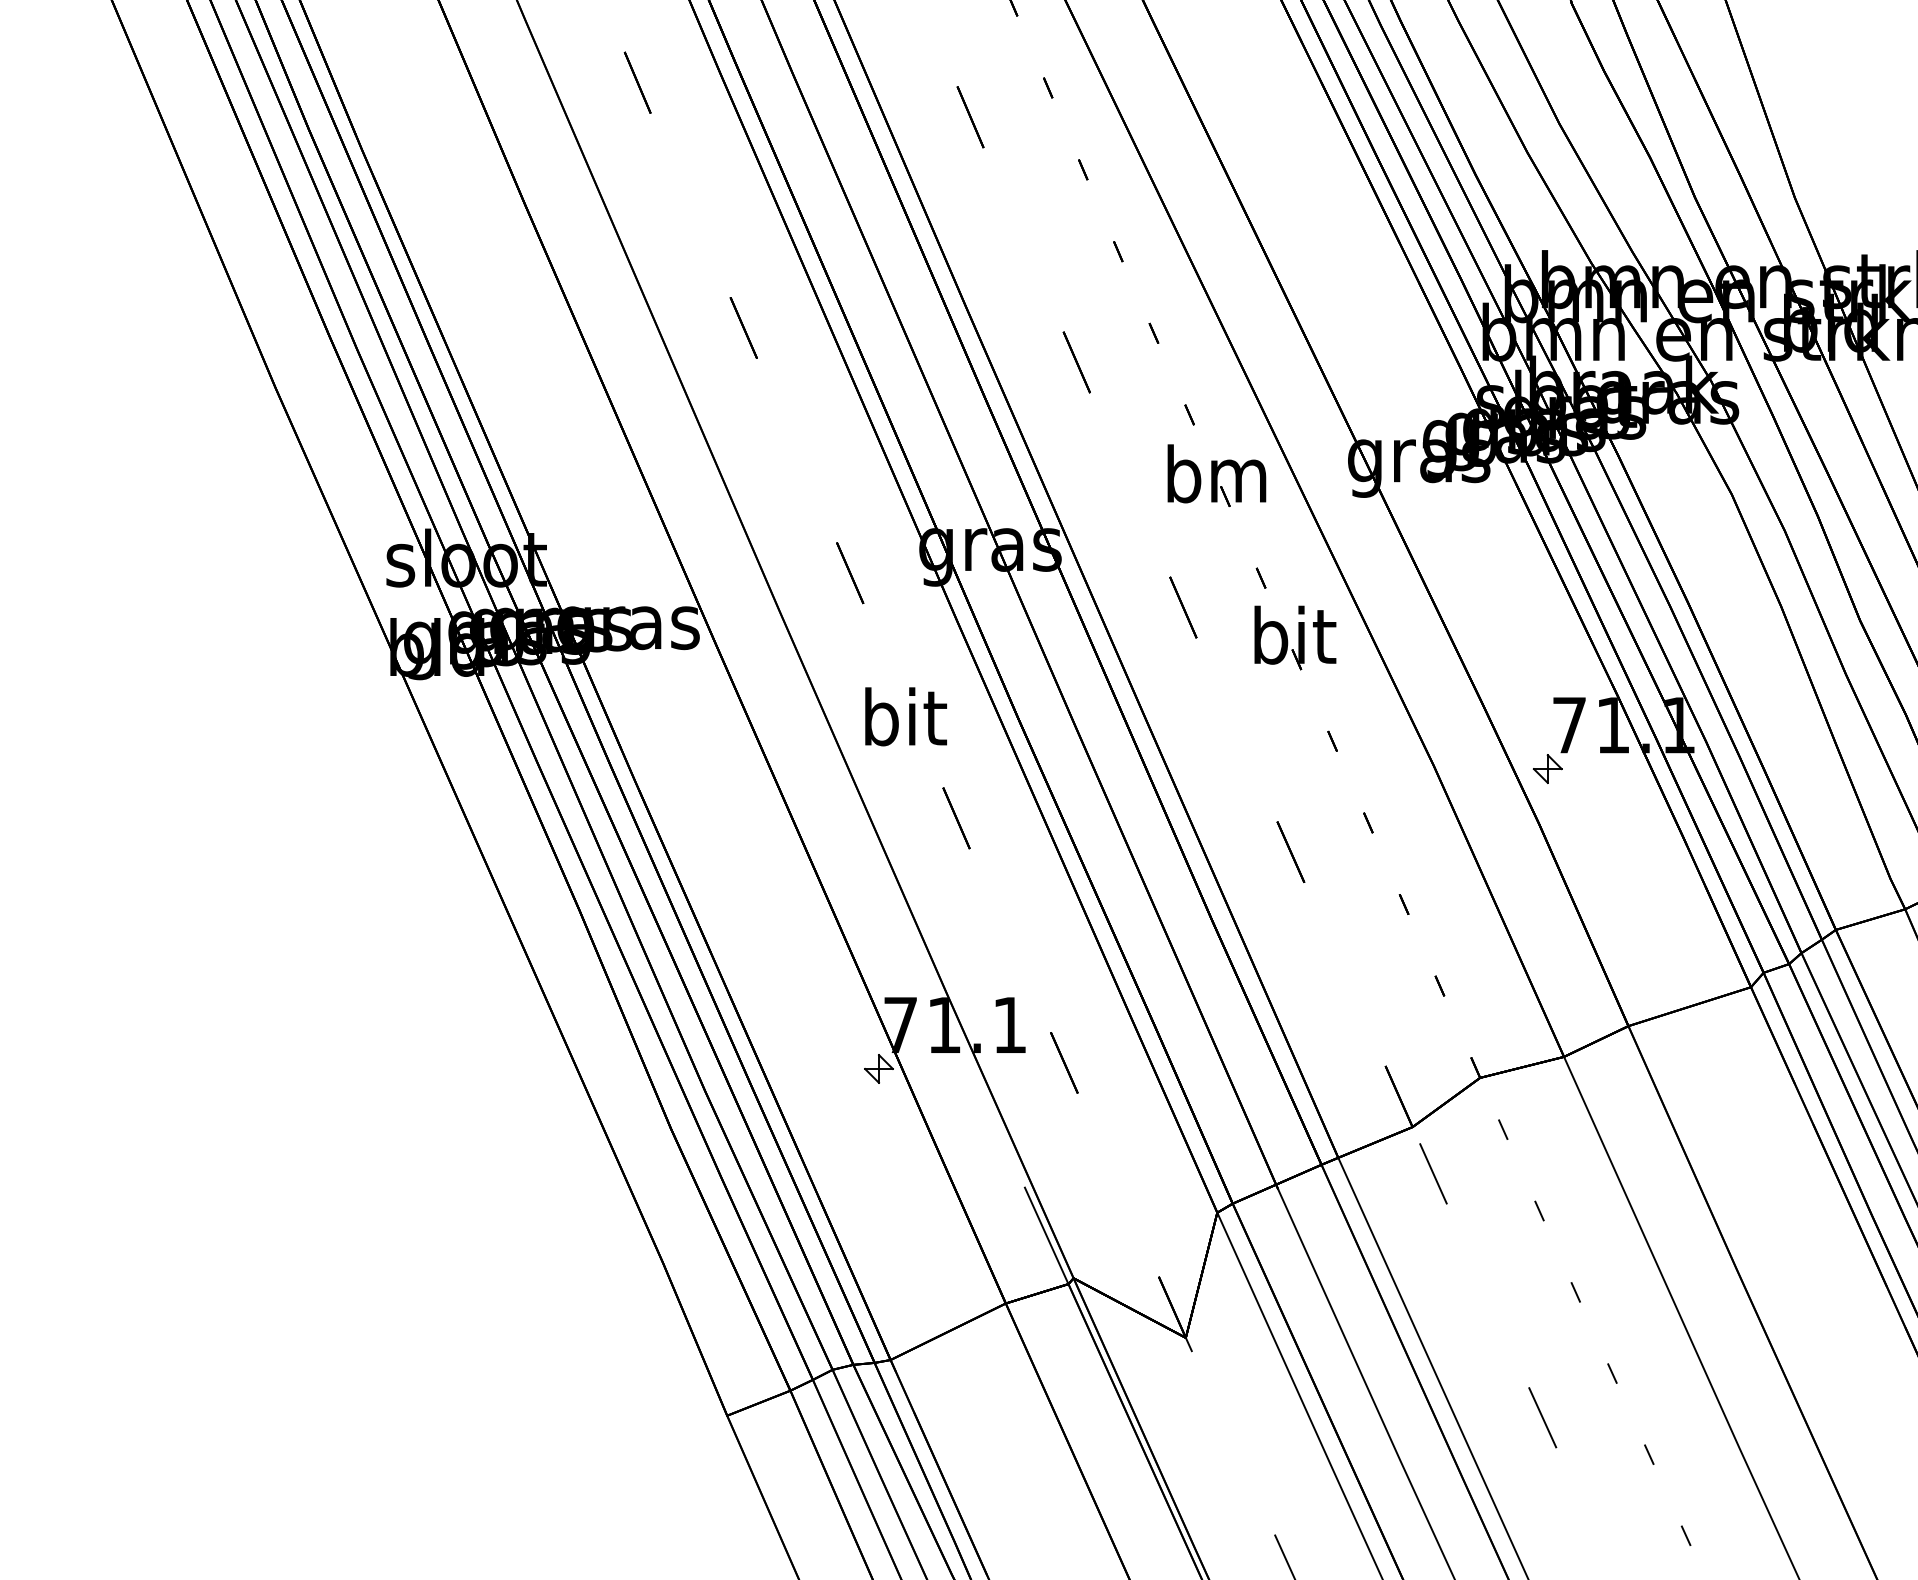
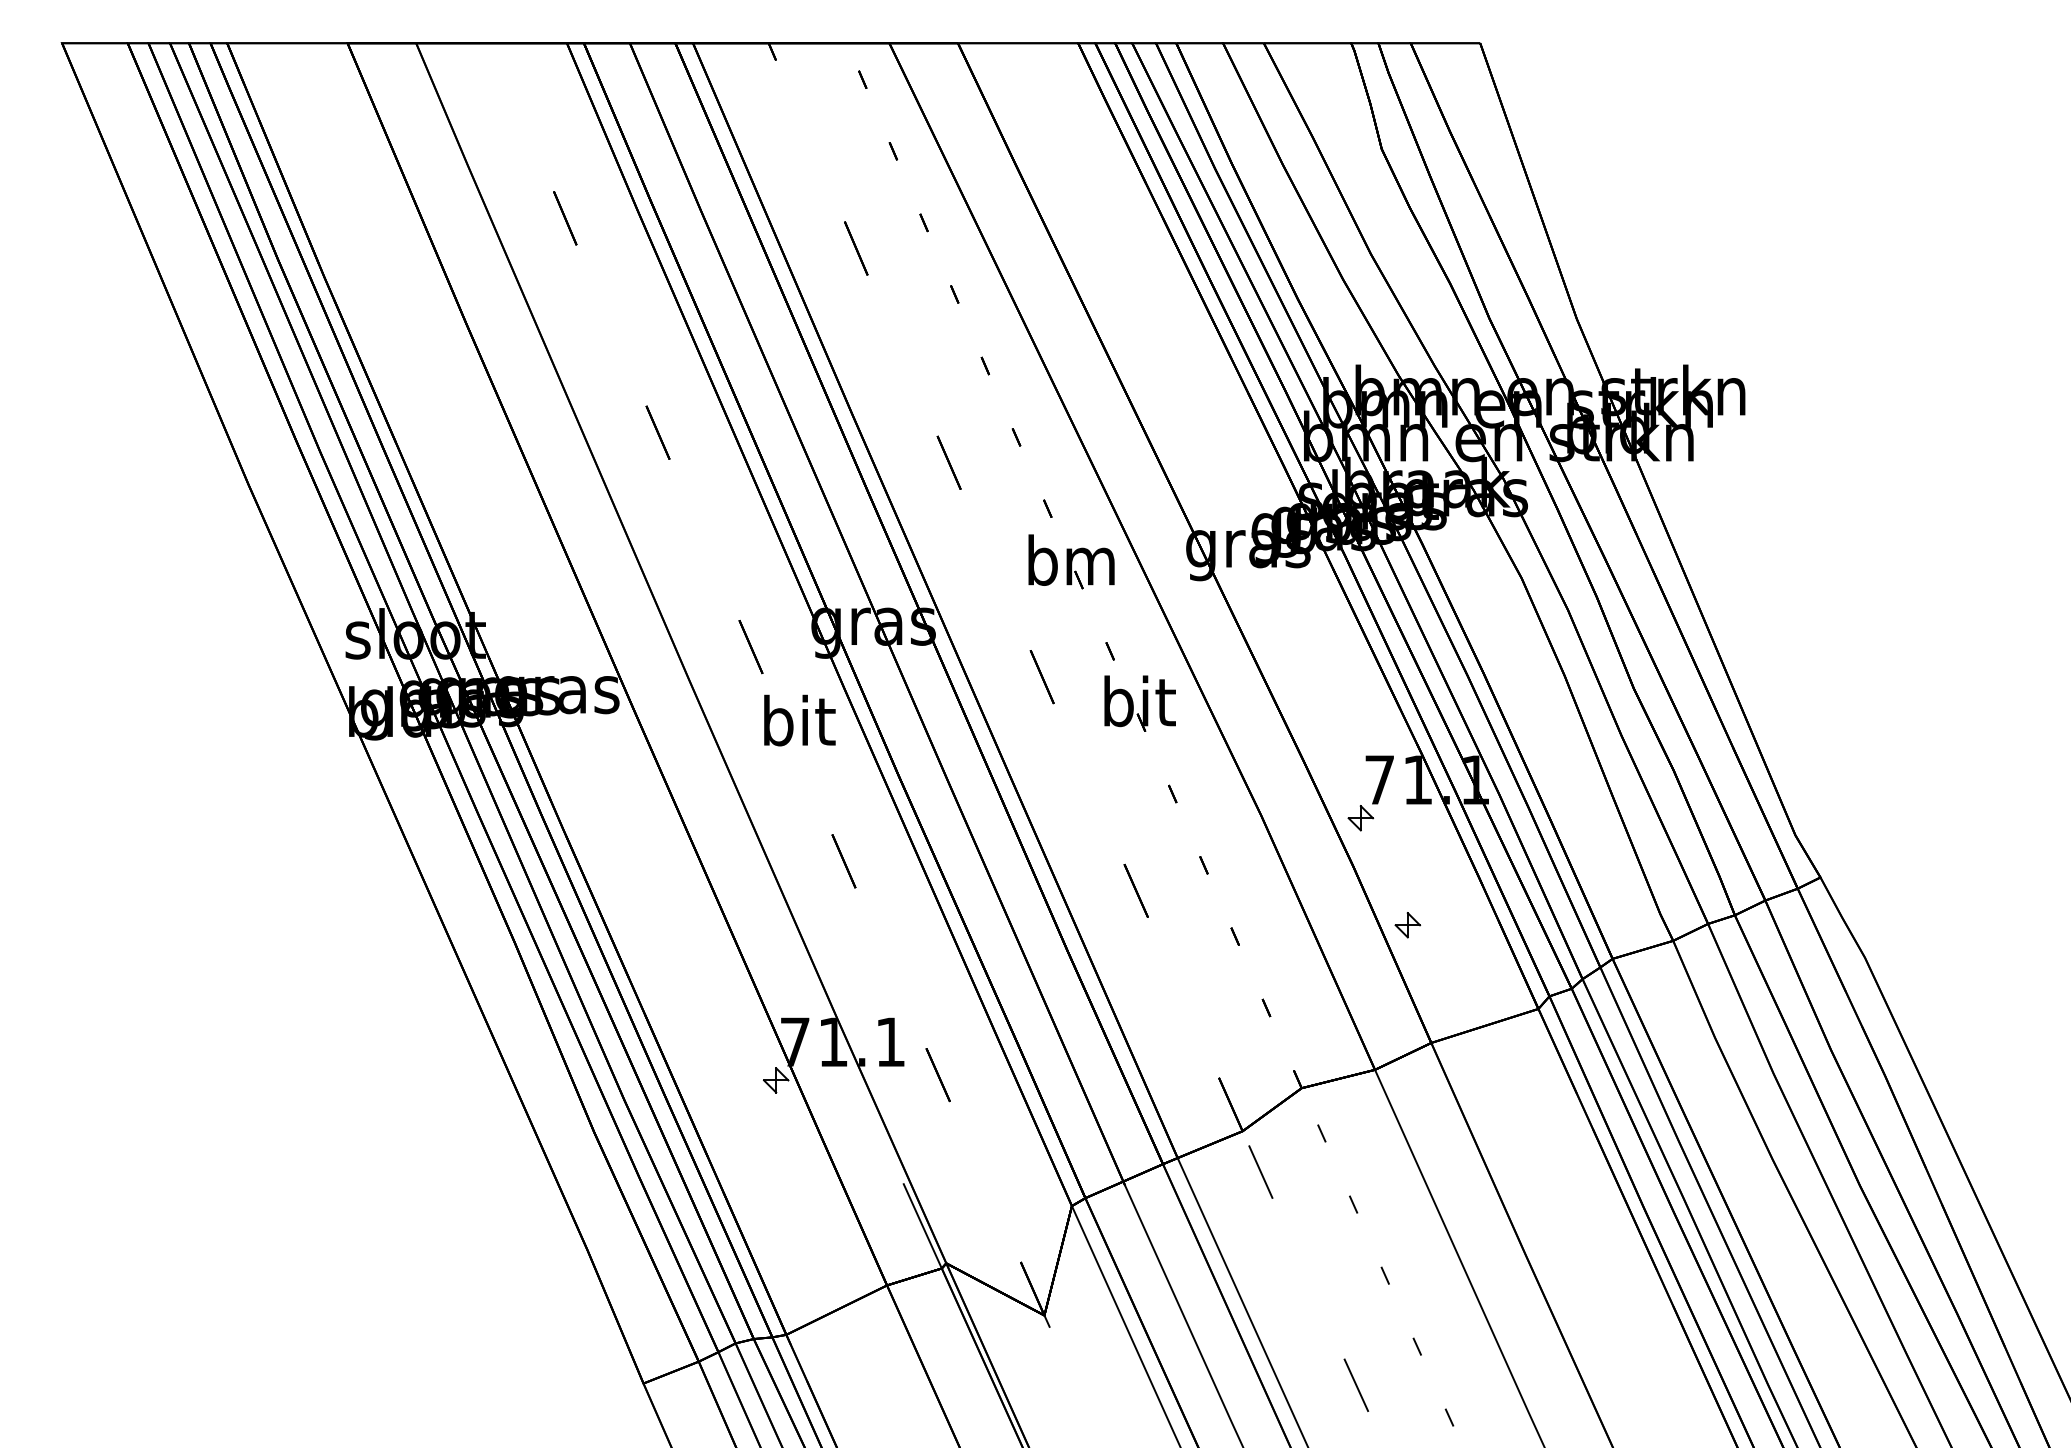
text: (905, 716) -> (799, 720), moved
part: (1601, 891) -> (1407, 925), added

